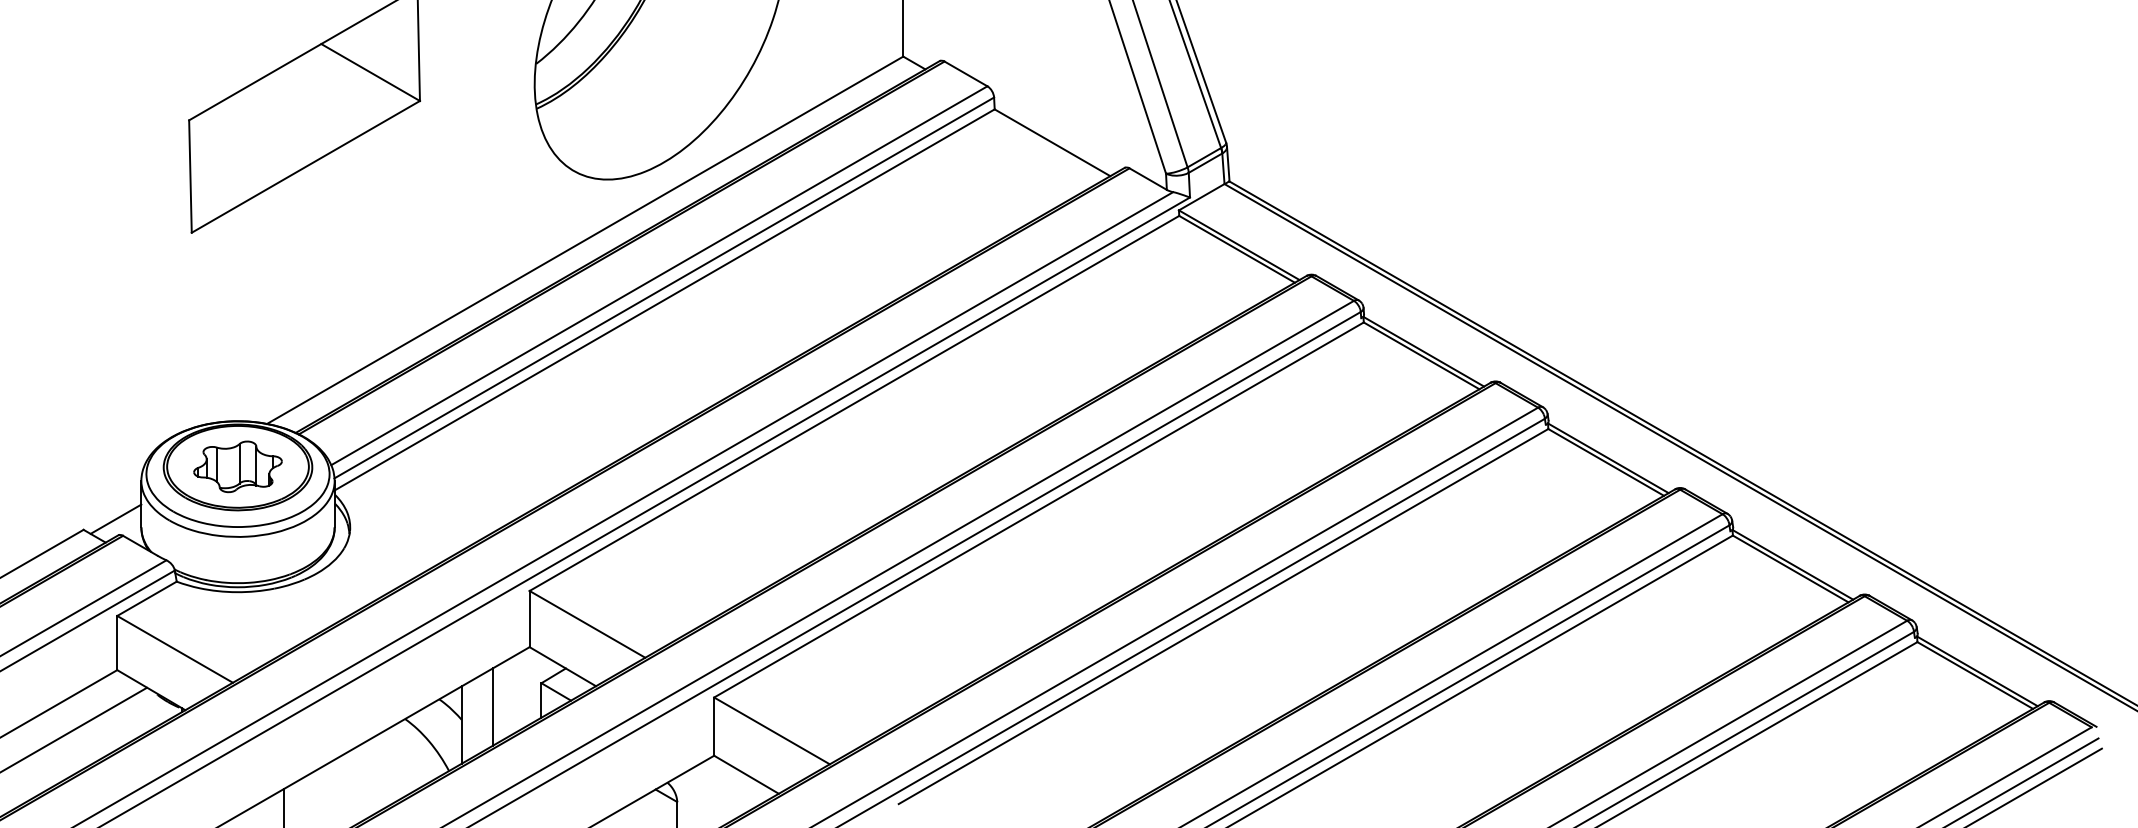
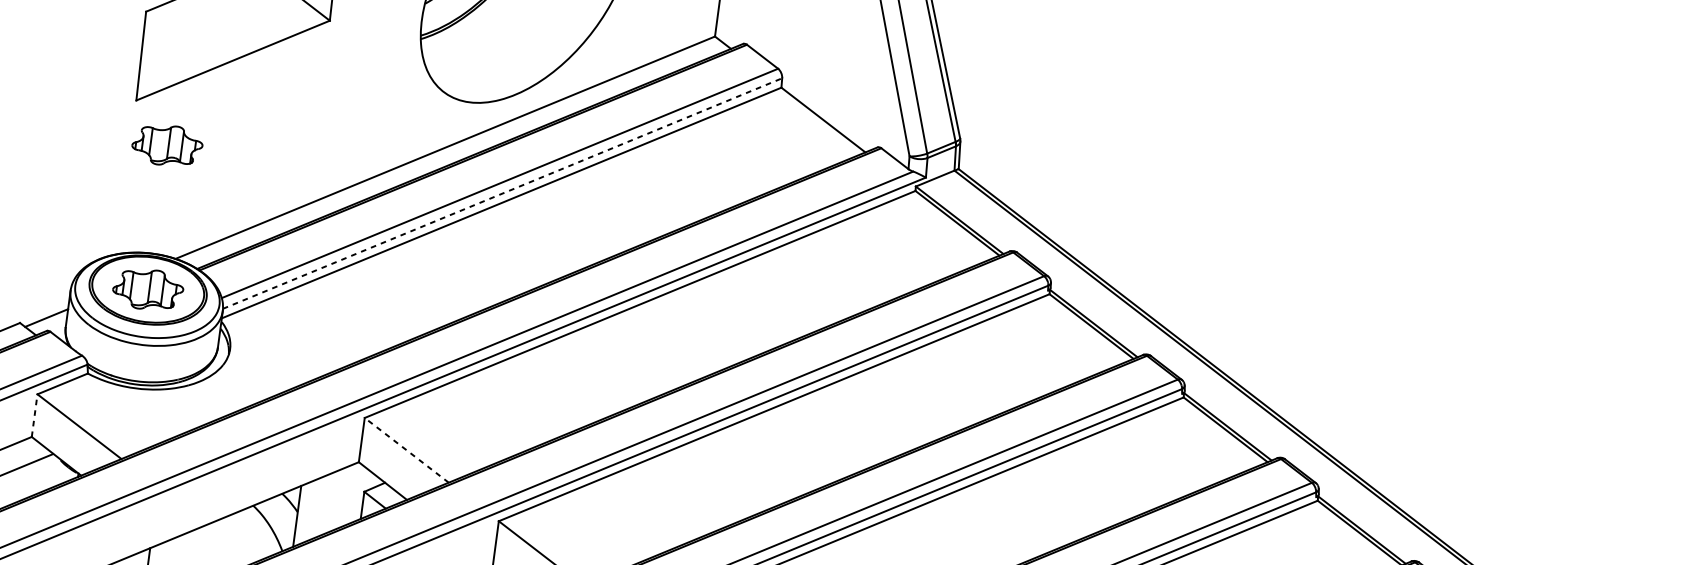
part: (237, 283) -> (167, 145), added
line: (664, 287) -> (502, 193), solid -> dashed
line: (587, 624) -> (406, 450), solid -> dashed
line: (117, 642) -> (34, 415), solid -> dashed
line: (492, 706) -> (323, 505), removed

